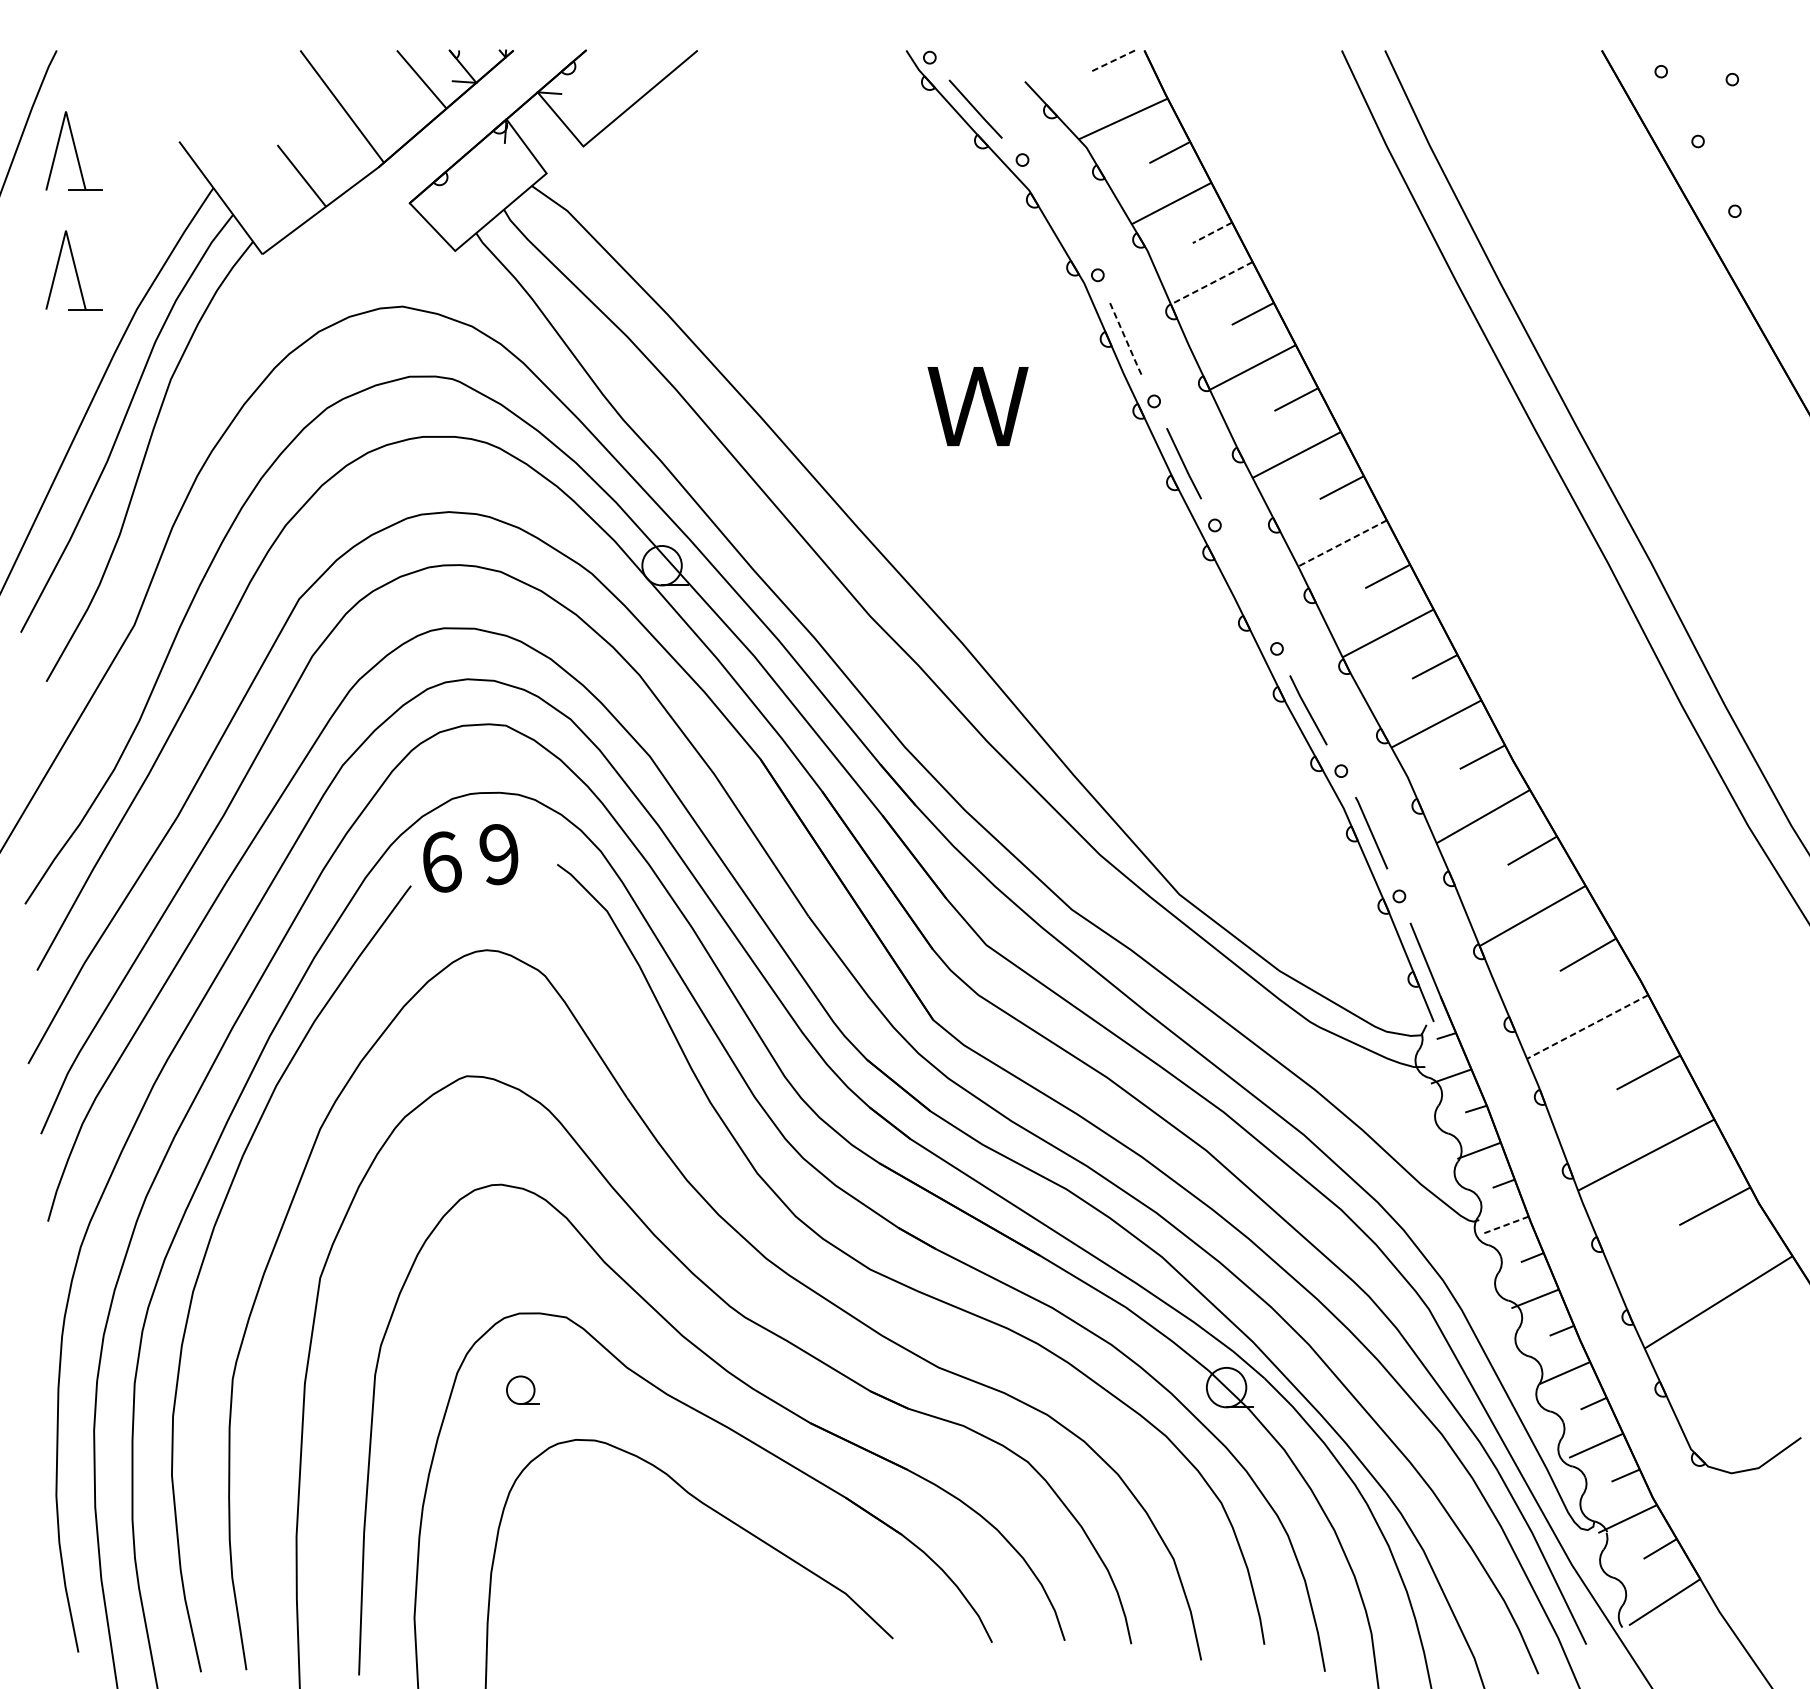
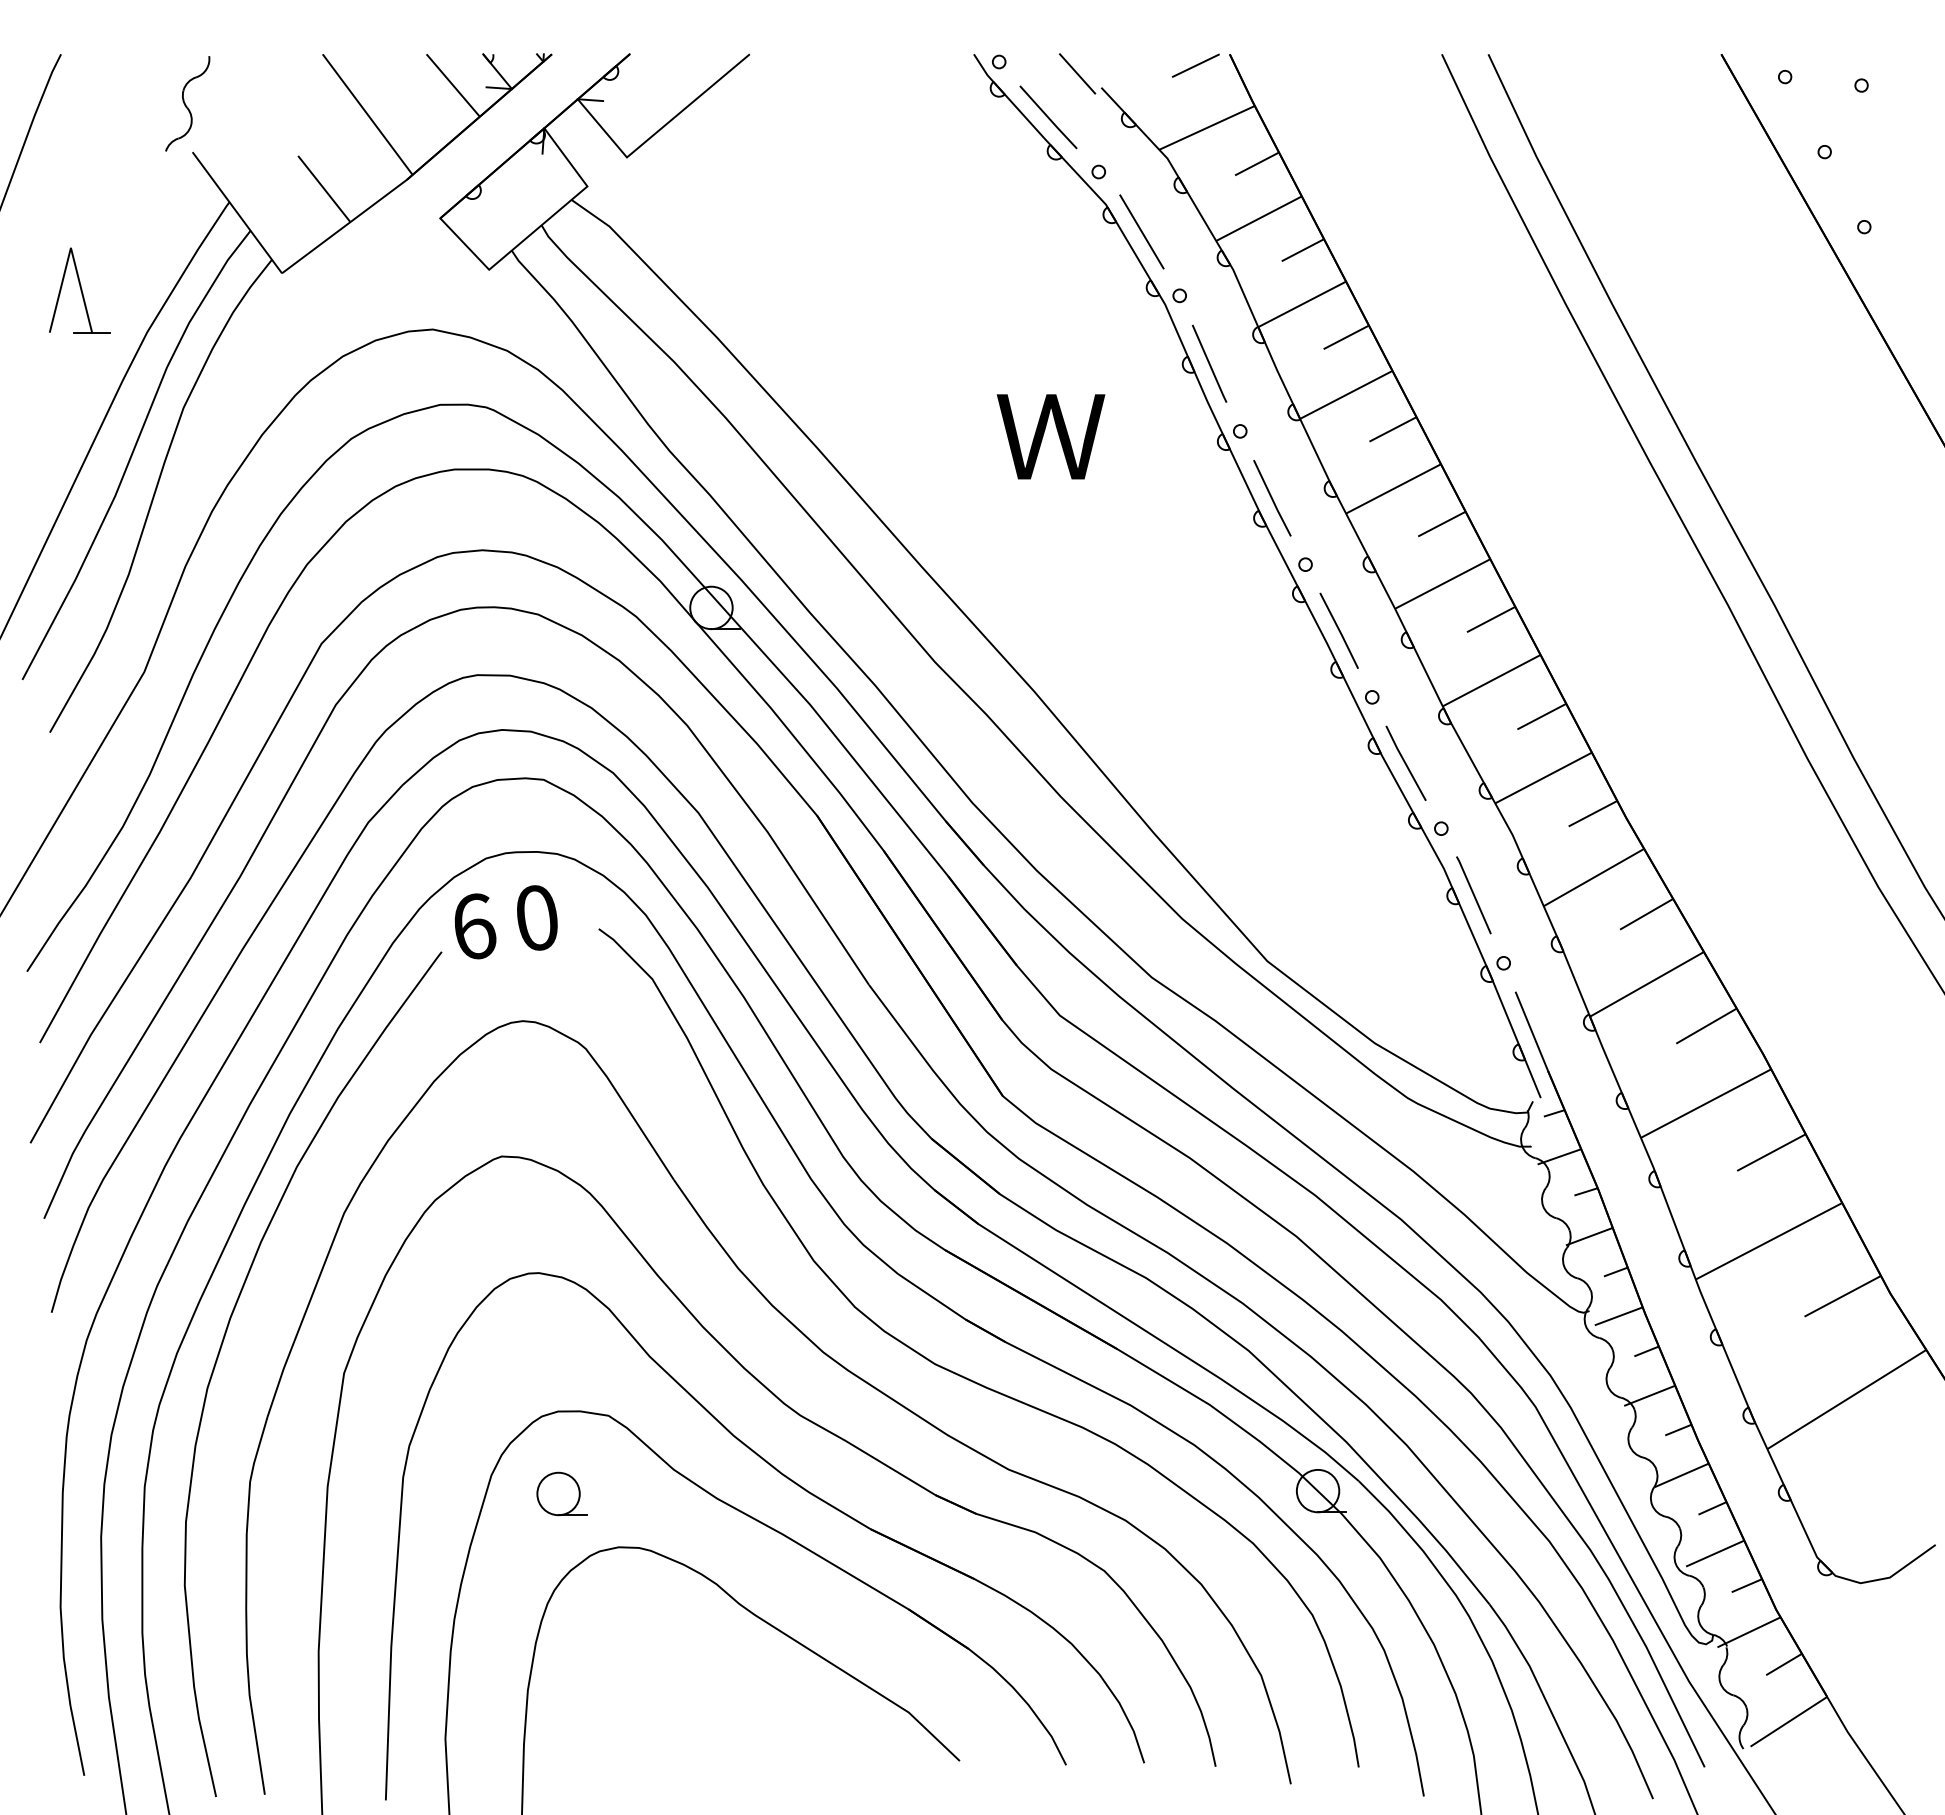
line: (1112, 60) -> (1195, 65), dashed -> solid
line: (1002, 68) -> (1077, 73), added
part: (174, 96) -> (187, 103), added
part: (73, 151) -> (79, 162), removed
line: (1062, 215) -> (1141, 231), added
line: (1212, 233) -> (1302, 250), dashed -> solid
line: (1211, 283) -> (1301, 304), dashed -> solid
line: (1125, 339) -> (1209, 364), dashed -> solid
line: (1342, 543) -> (1442, 584), dashed -> solid
line: (1245, 586) -> (1338, 630), added
text: (499, 854) -> (536, 918), 9 -> 0
line: (1588, 1026) -> (1706, 1103), dashed -> solid
line: (1506, 1225) -> (1618, 1316), dashed -> solid
part: (522, 1389) -> (561, 1493), size x1.43

